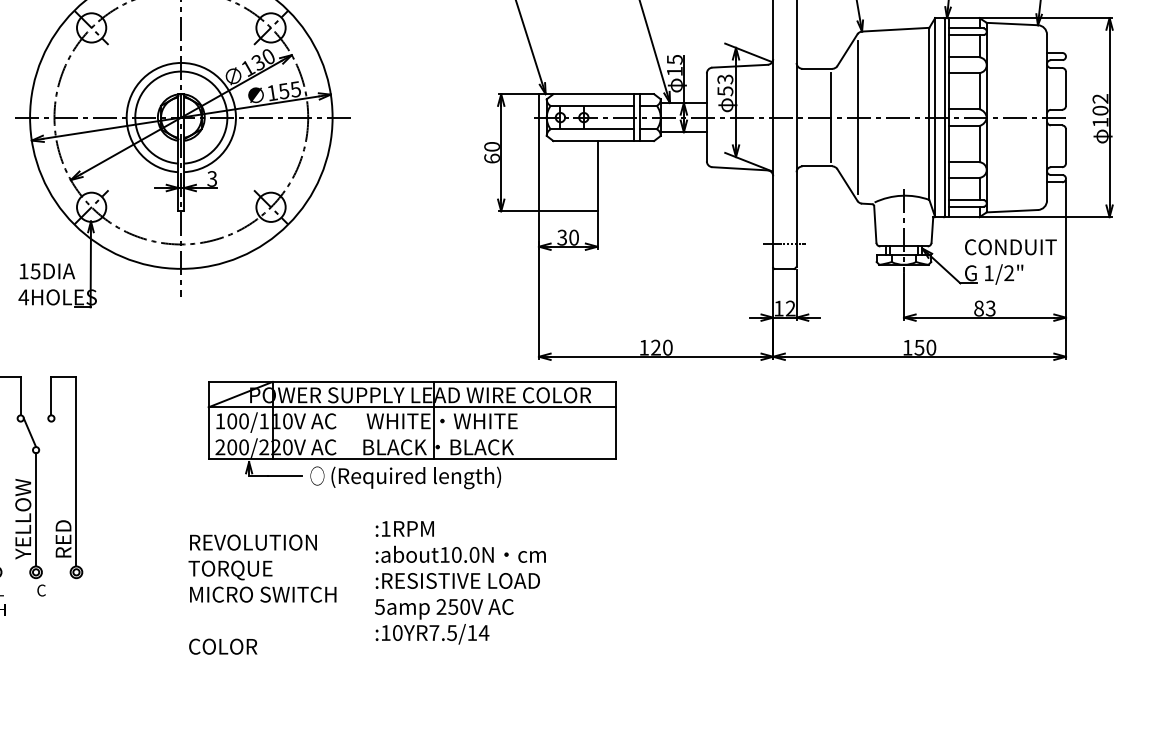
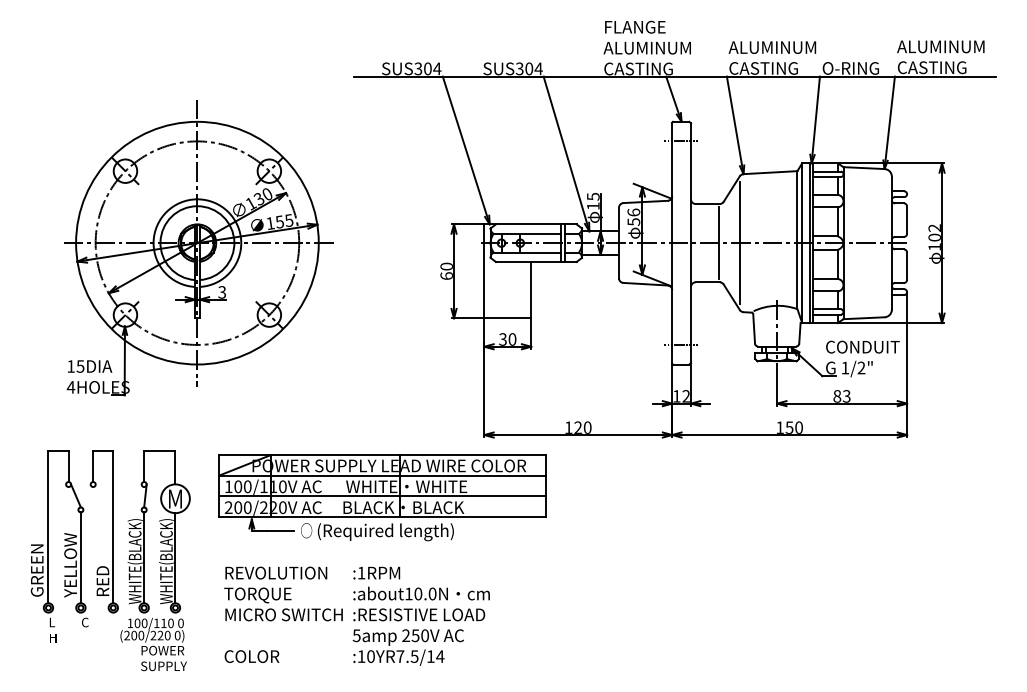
text: (724, 79) -> (633, 212), 53 -> 56
line: (412, 433) -> (382, 496), added
part: (129, 513) -> (155, 560), added
text: (262, 594) -> (283, 614), moved

